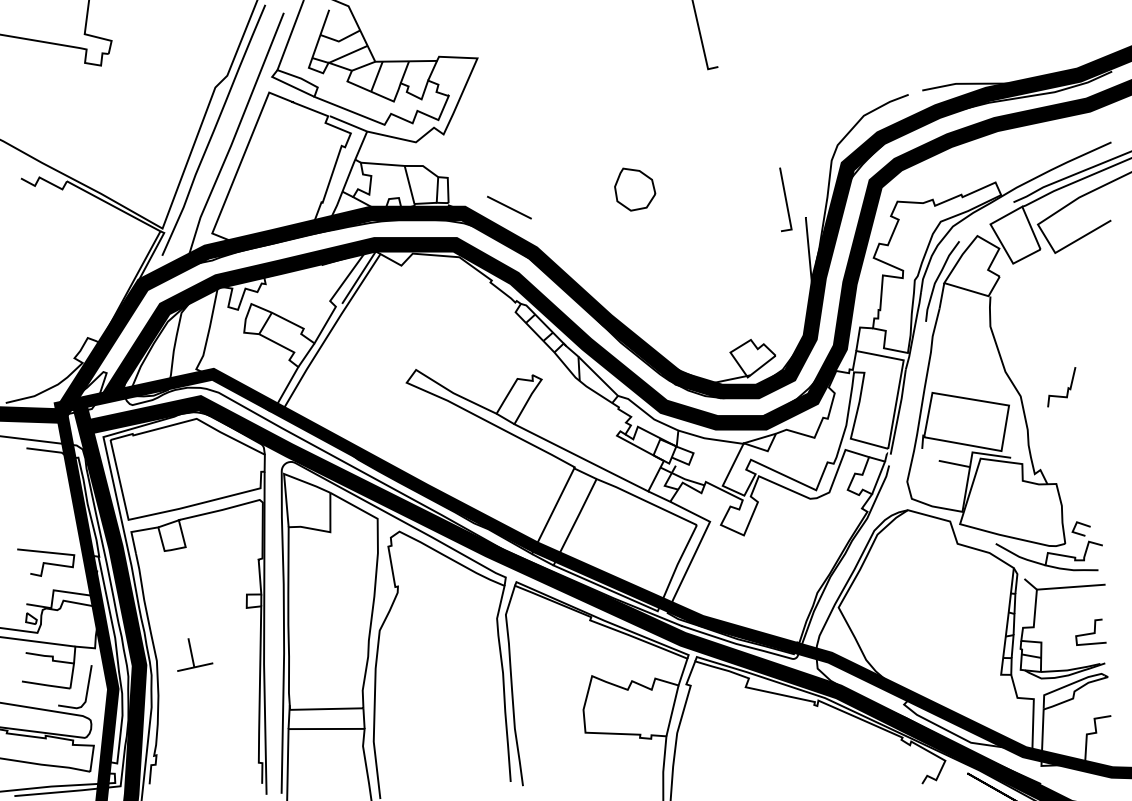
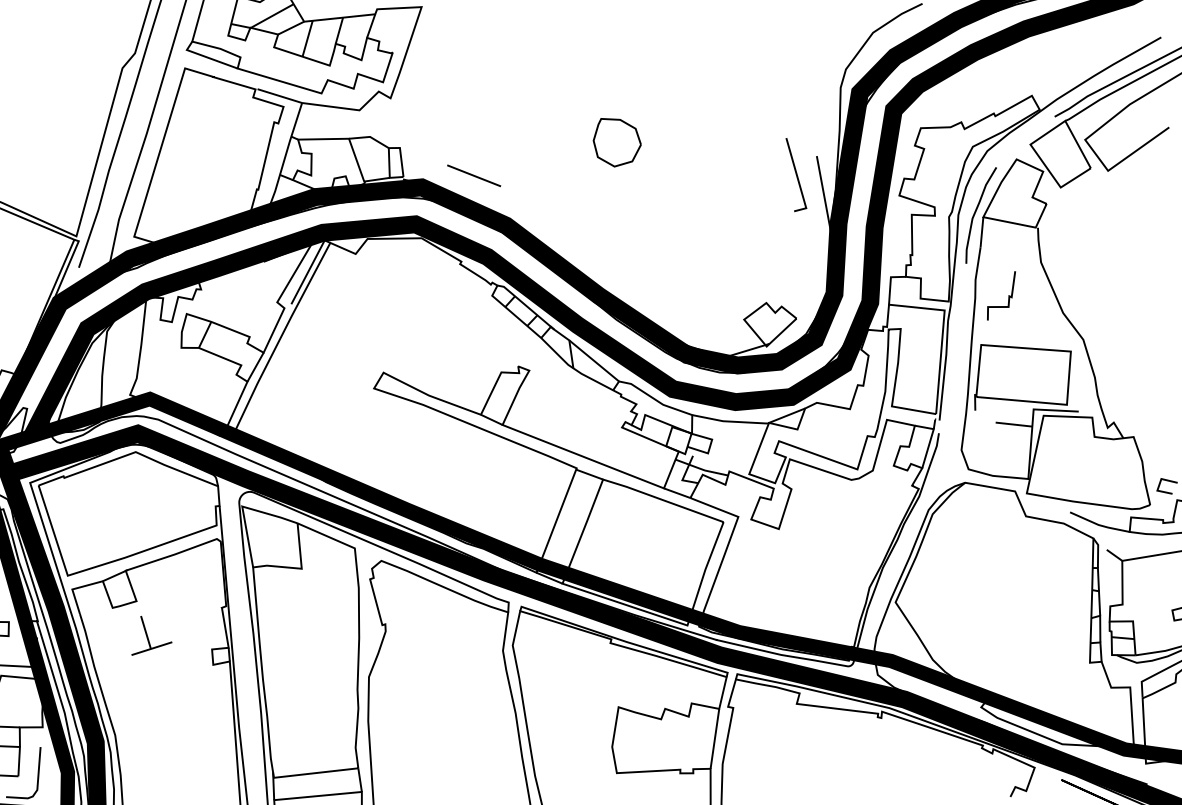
line: (785, 199) -> (796, 174), moved
curve: (1067, 387) -> (1008, 295), moved
part: (195, 654) -> (150, 633), moved

